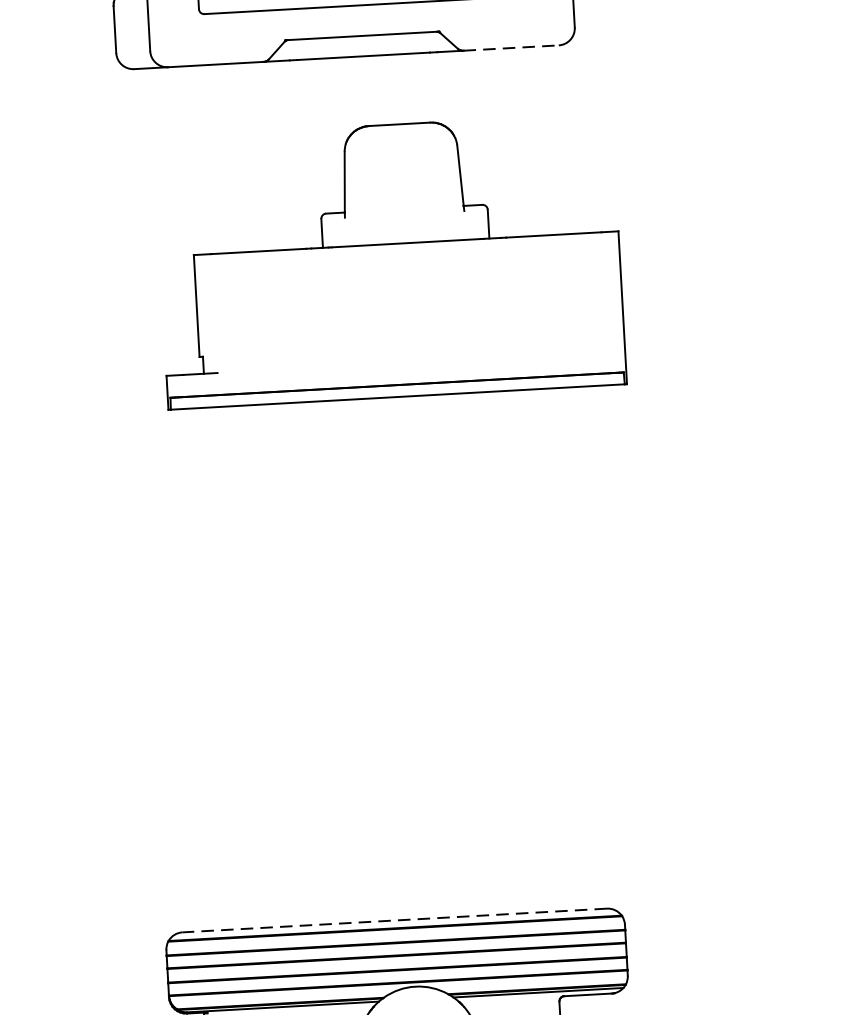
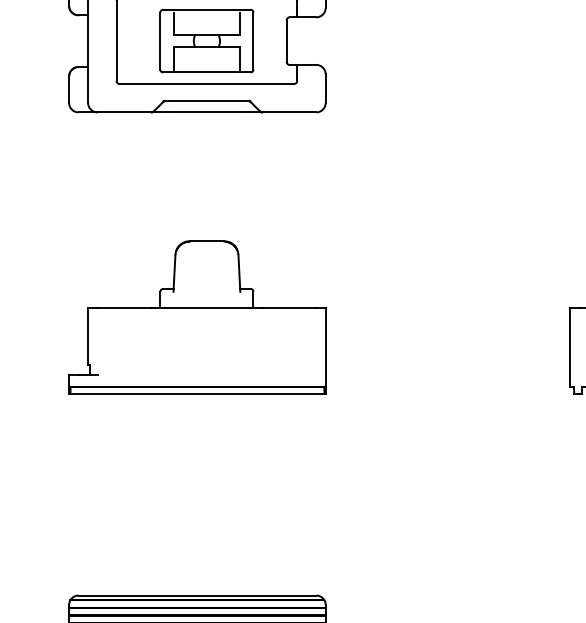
line: (511, 48) -> (289, 112), dashed -> solid
part: (390, 261) -> (197, 317), moved
line: (394, 920) -> (197, 595), dashed -> solid

